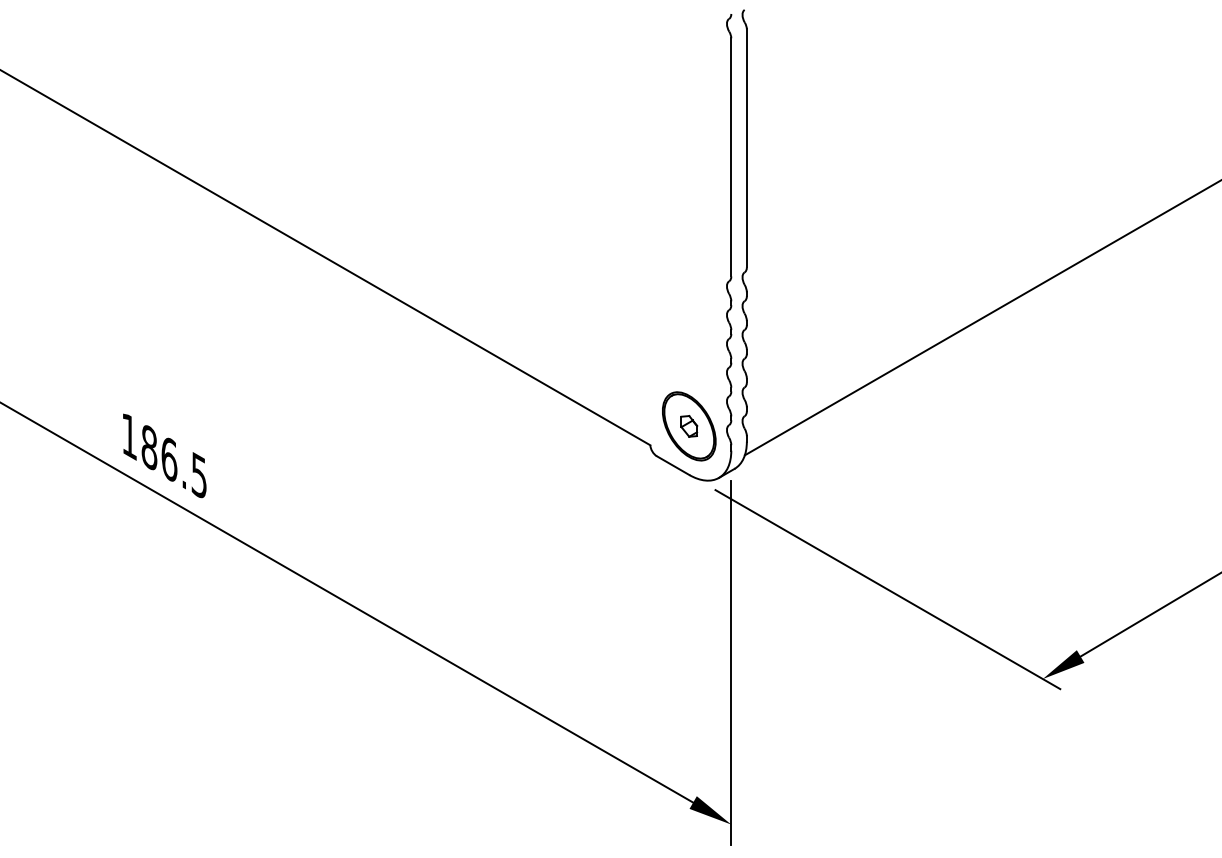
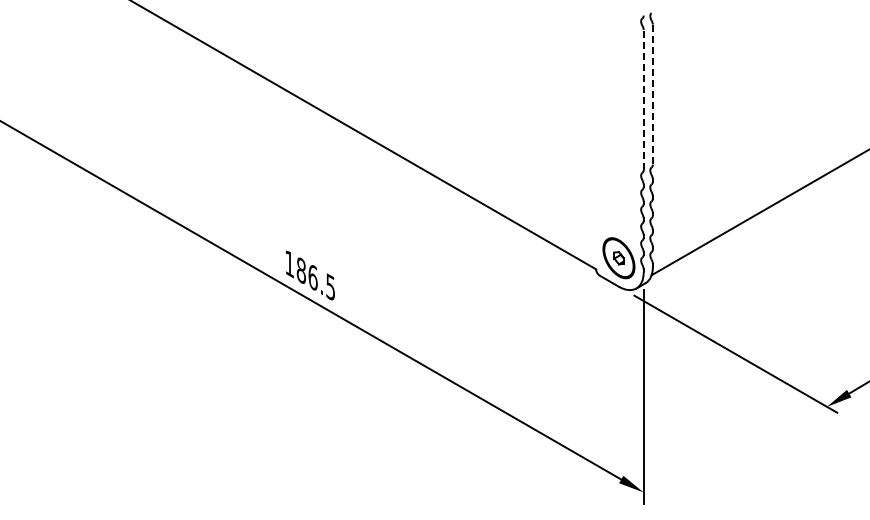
line: (746, 149) -> (652, 95), solid -> dashed
line: (730, 156) -> (643, 99), solid -> dashed

